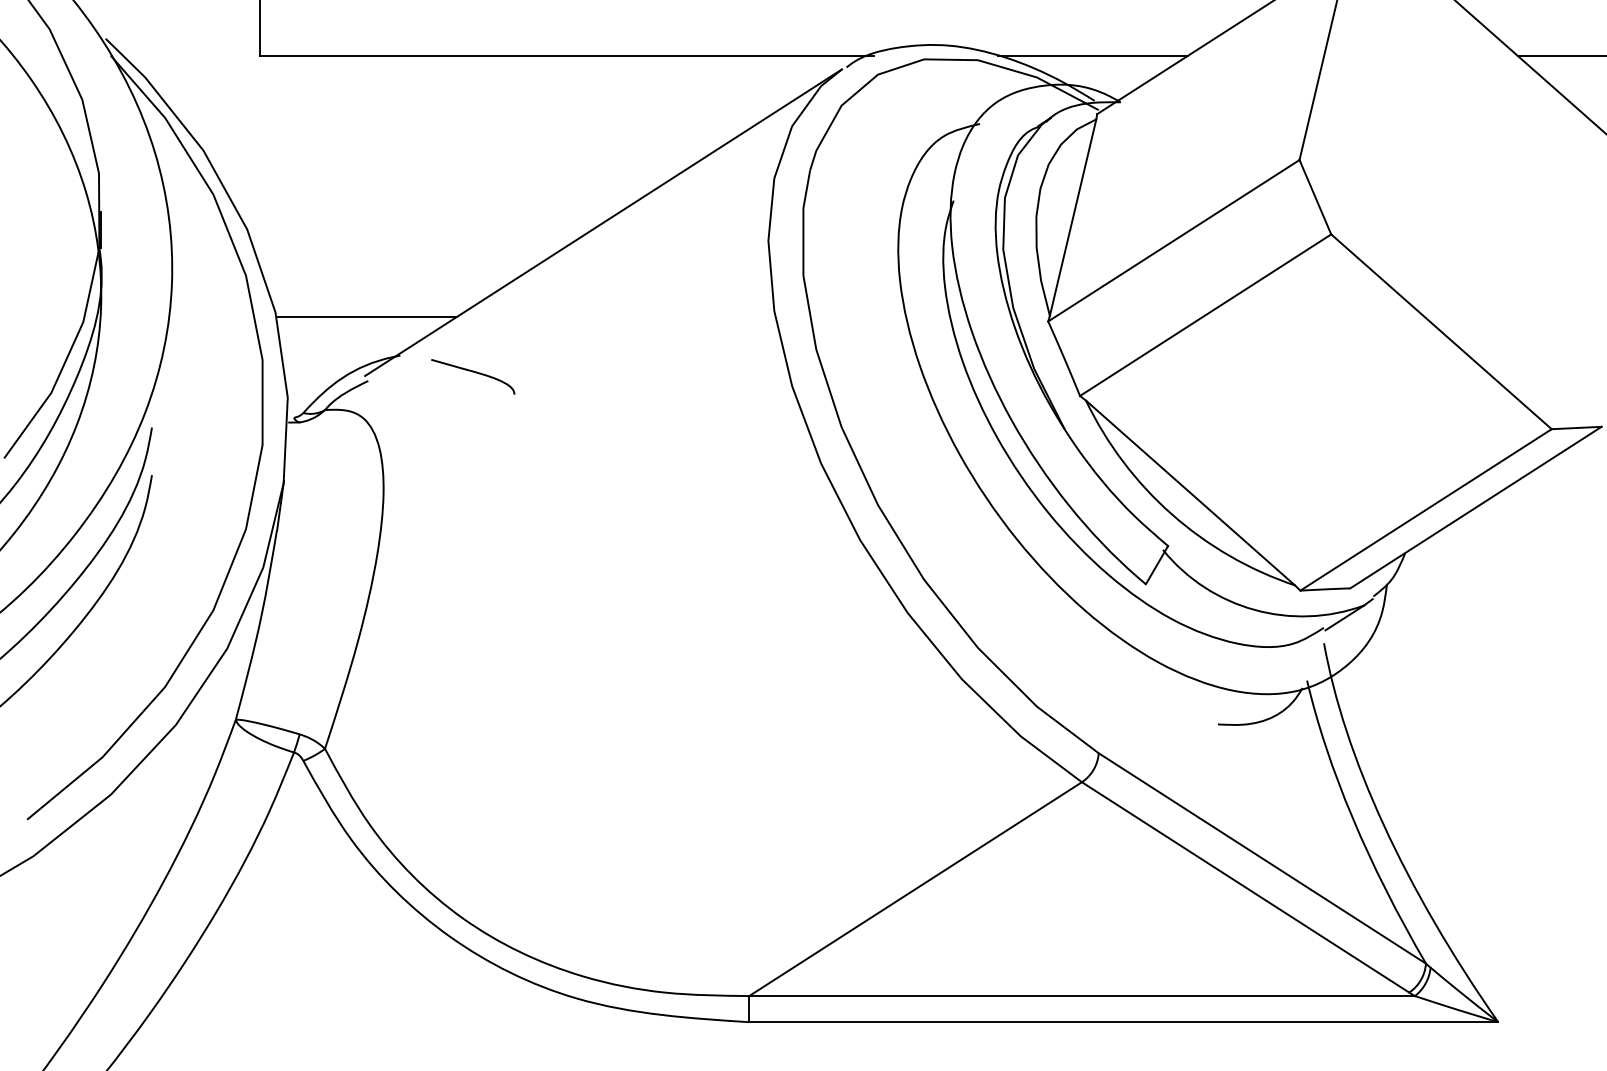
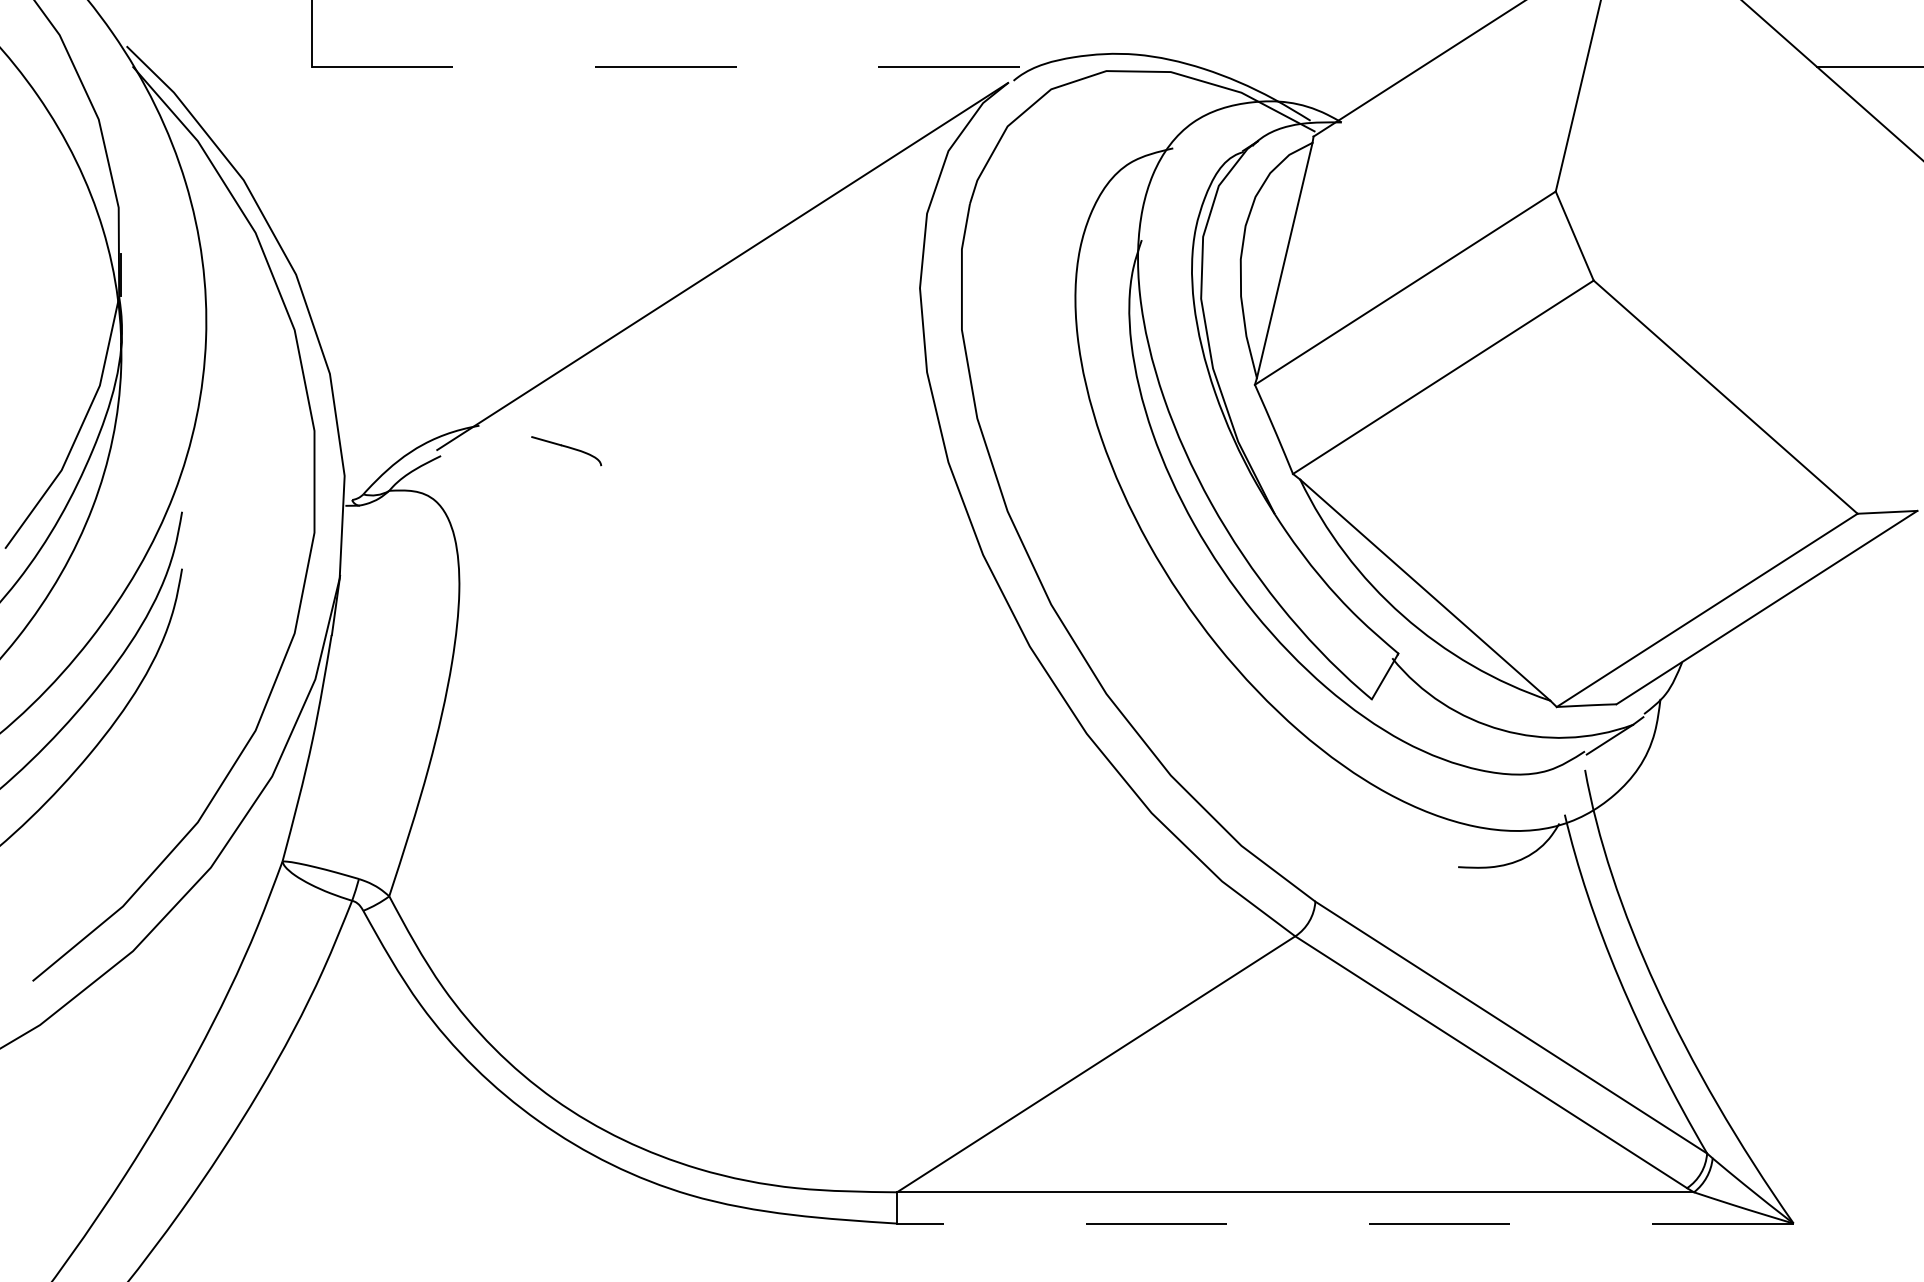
line: (567, 56) -> (679, 67), solid -> dashed
line: (1092, 56) -> (1308, 67), removed
line: (366, 317) -> (438, 379), removed
part: (473, 377) -> (566, 451), size x0.7
line: (1123, 1022) -> (1344, 1223), solid -> dashed

